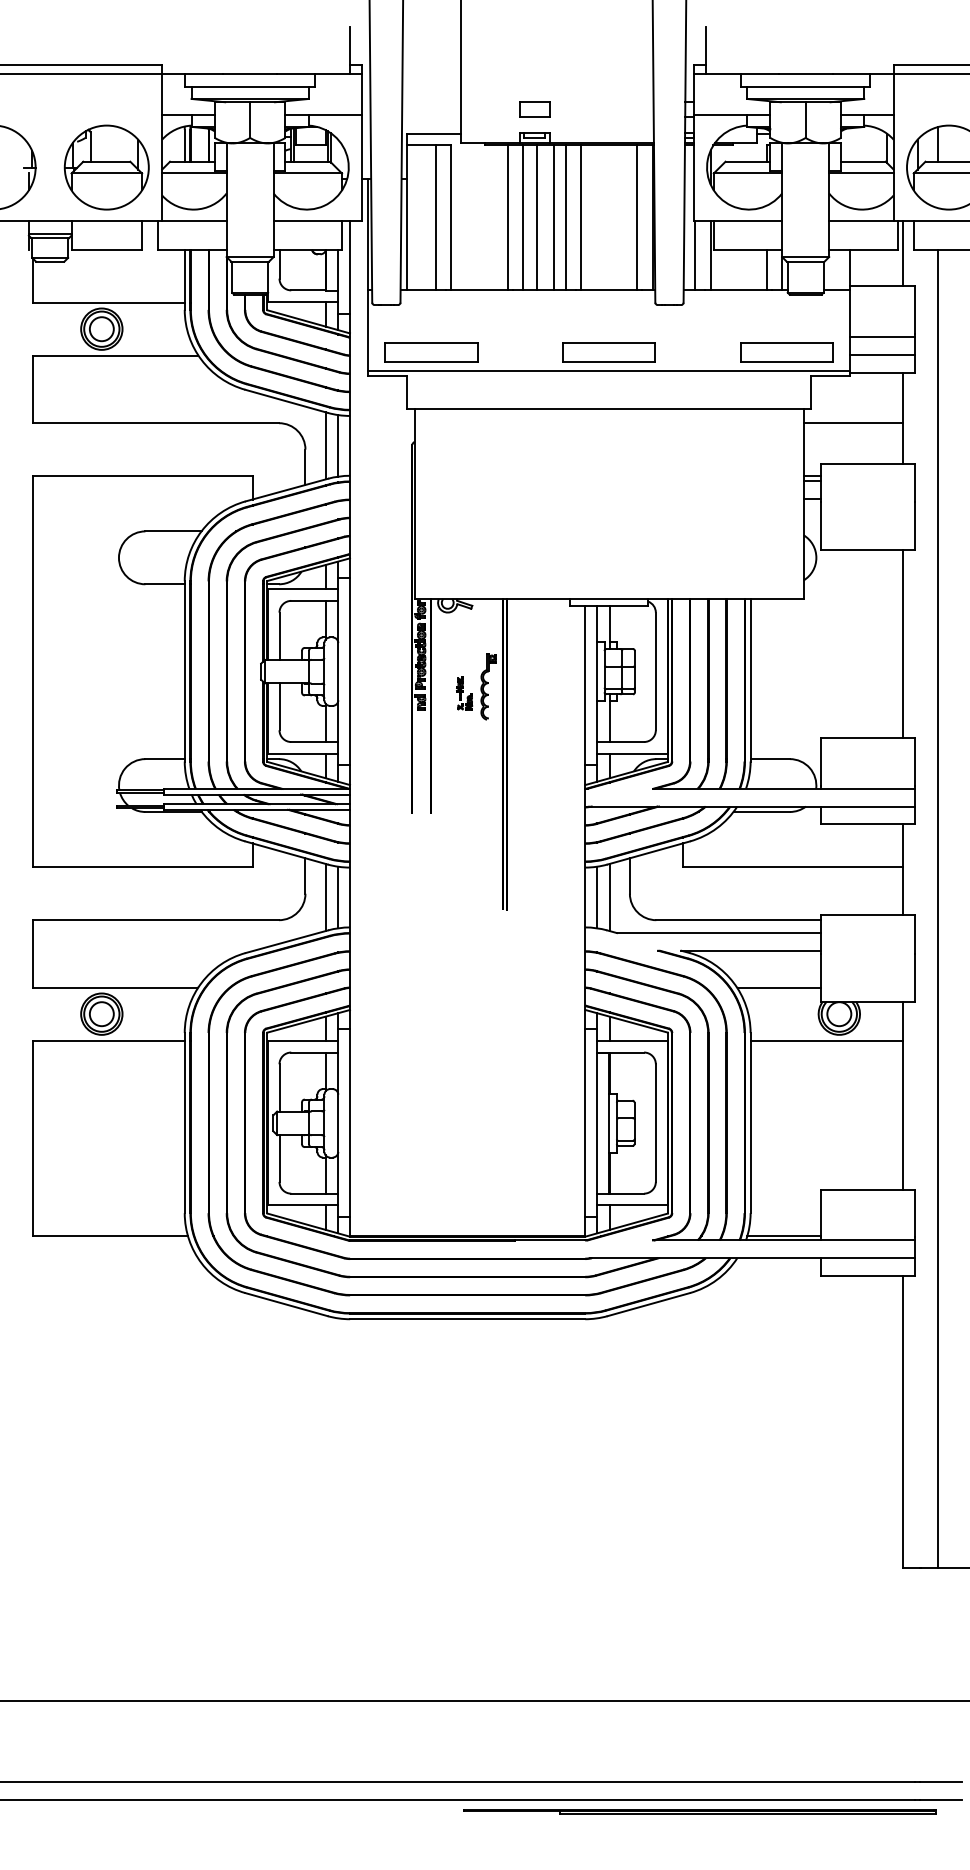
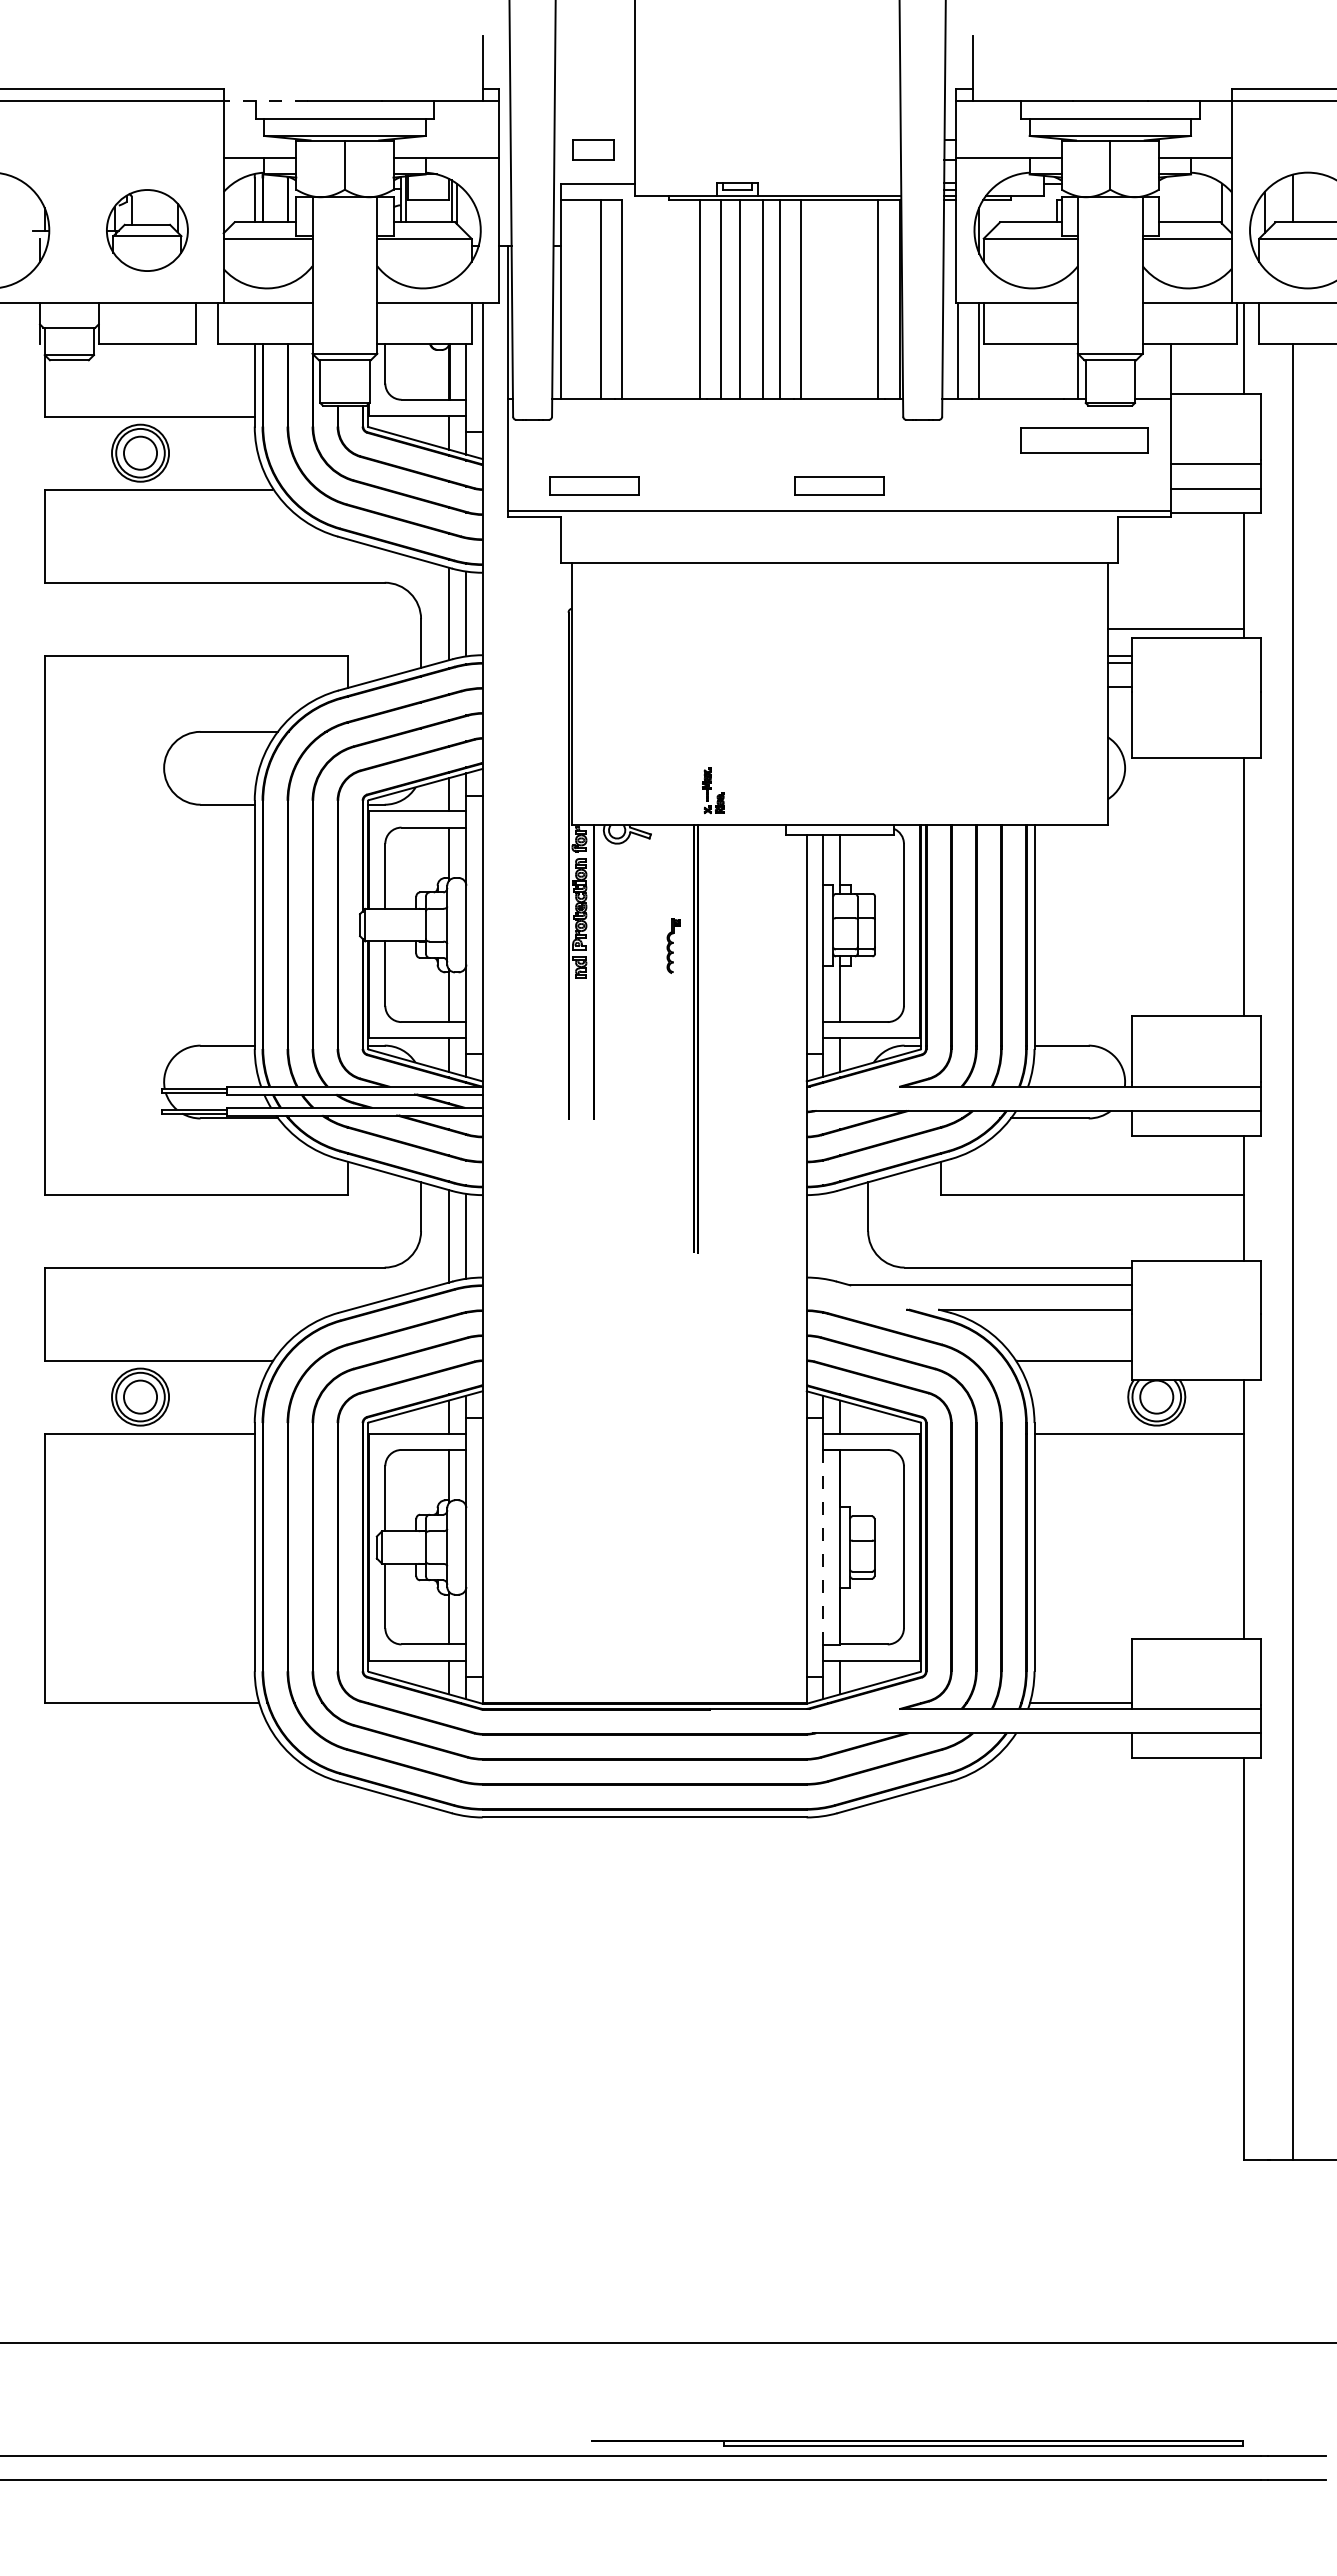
line: (192, 73) -> (265, 100), solid -> dashed
part: (535, 108) -> (593, 149), moved
part: (106, 167) -> (147, 230), size x0.7
line: (50, 233) -> (69, 321), removed
line: (767, 269) -> (1057, 370), removed
part: (431, 352) -> (594, 485), size x0.7
part: (609, 352) -> (839, 485), size x0.7
part: (786, 352) -> (1084, 440), moved
line: (852, 423) -> (1175, 628), moved
part: (488, 686) -> (673, 945), size x0.6
part: (464, 692) -> (713, 790), moved
line: (596, 896) -> (822, 1235), removed
line: (609, 897) -> (840, 1236), removed
line: (596, 1123) -> (822, 1547), solid -> dashed
part: (699, 1812) -> (917, 2443), moved

